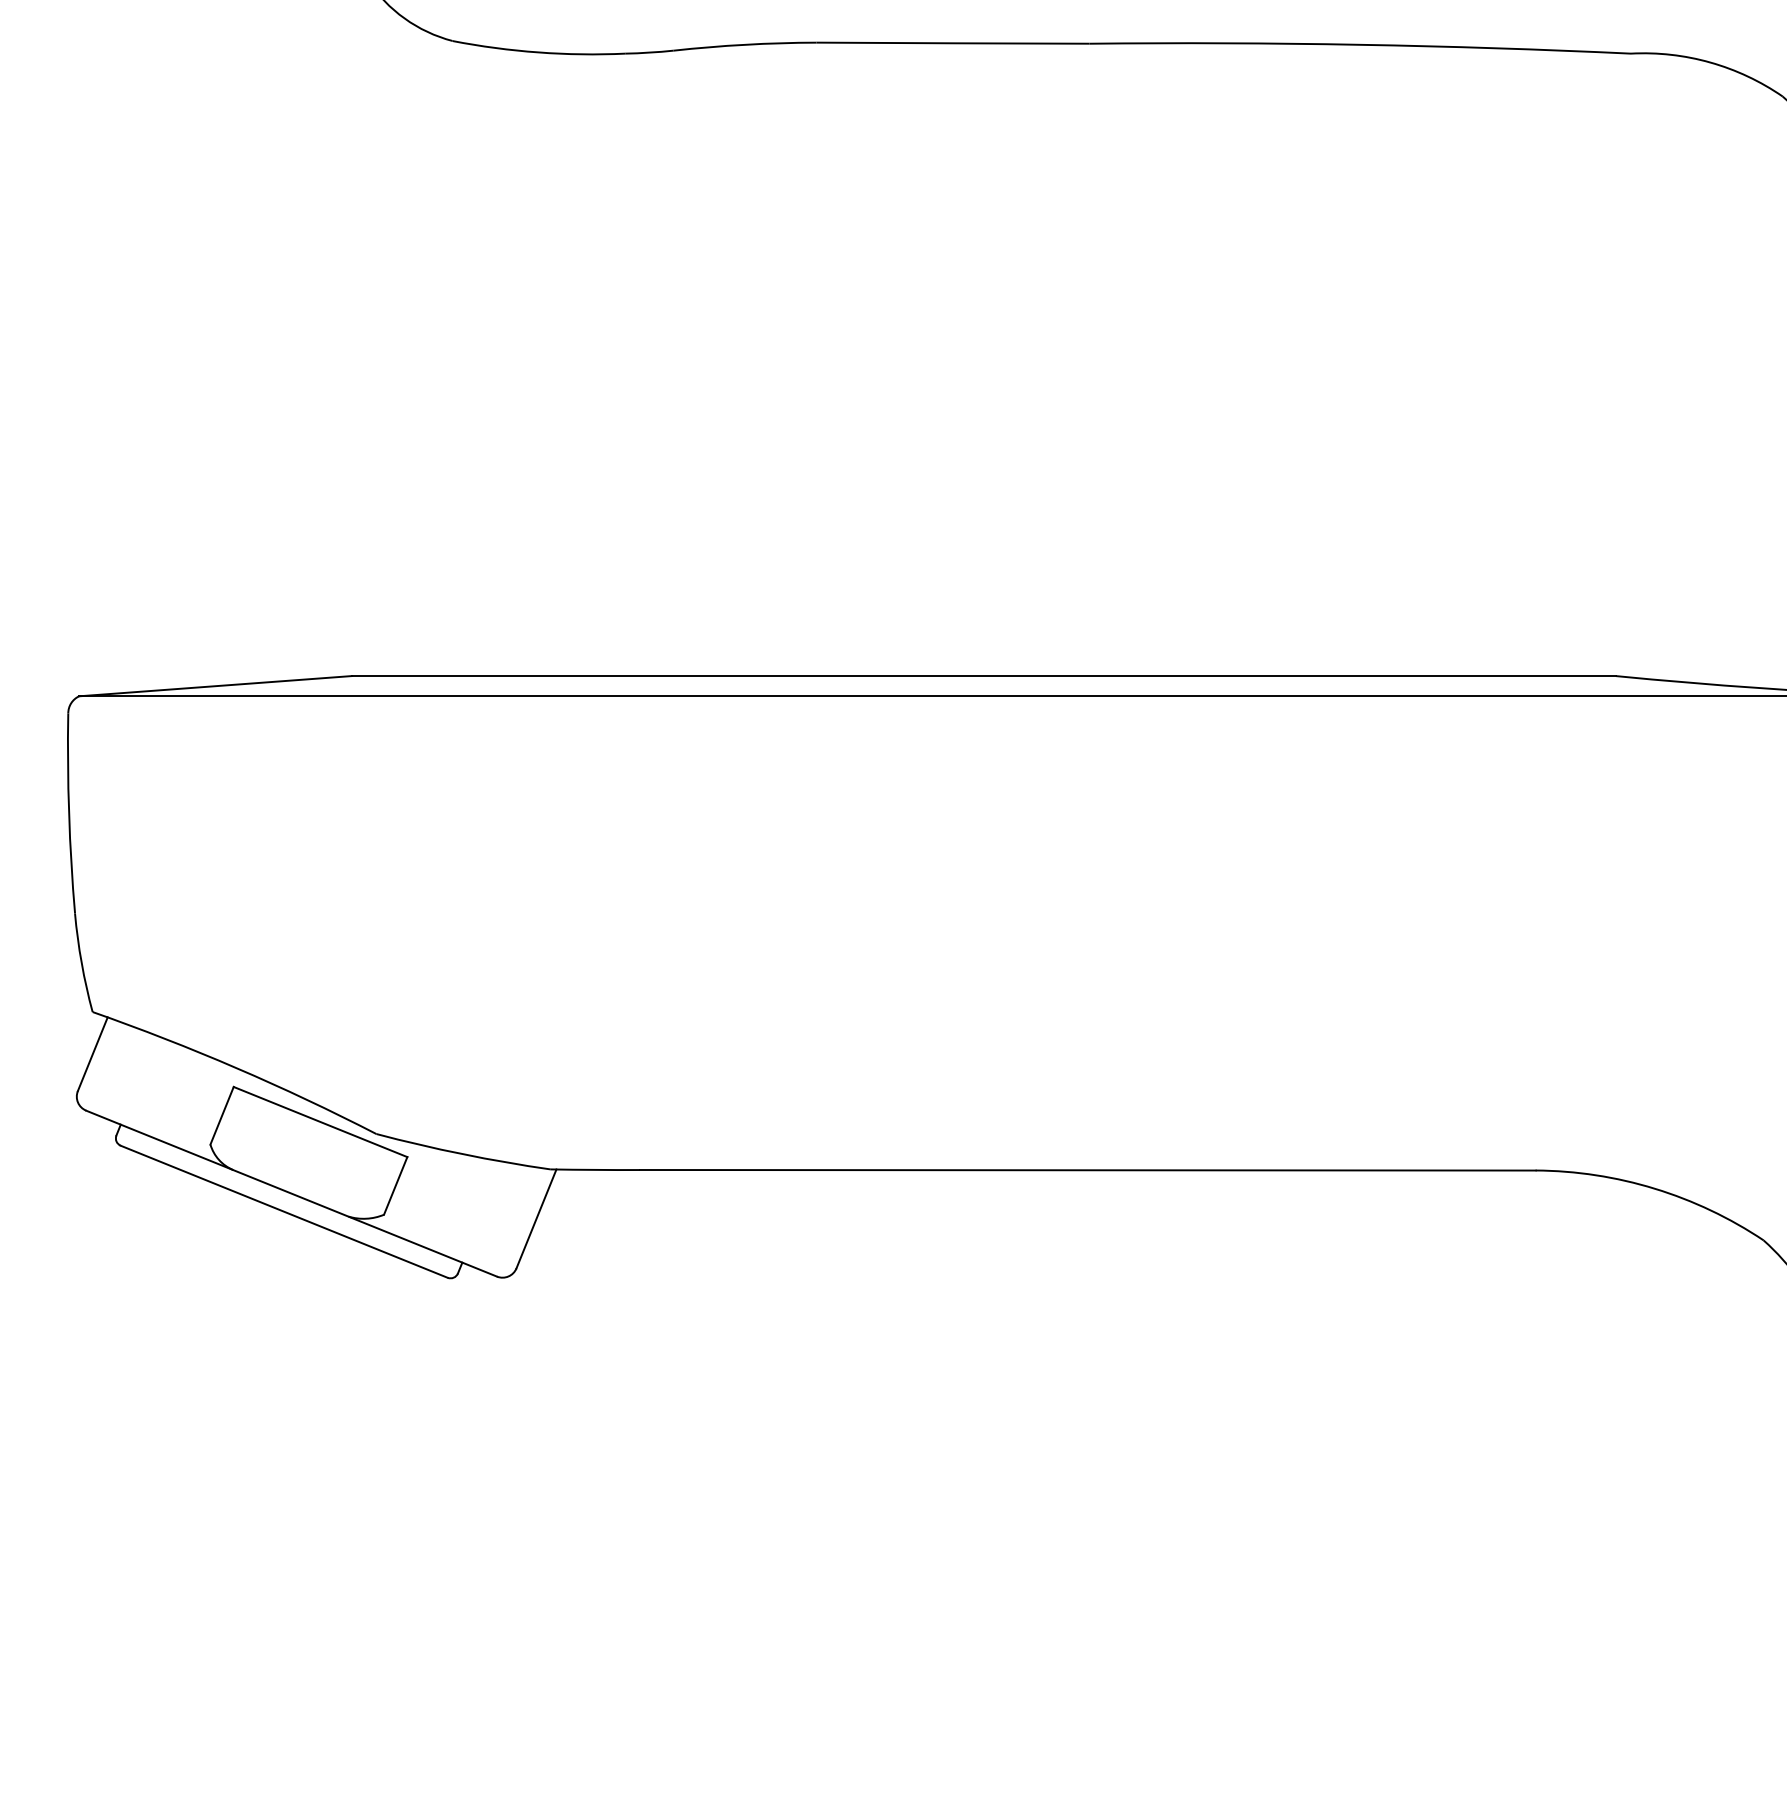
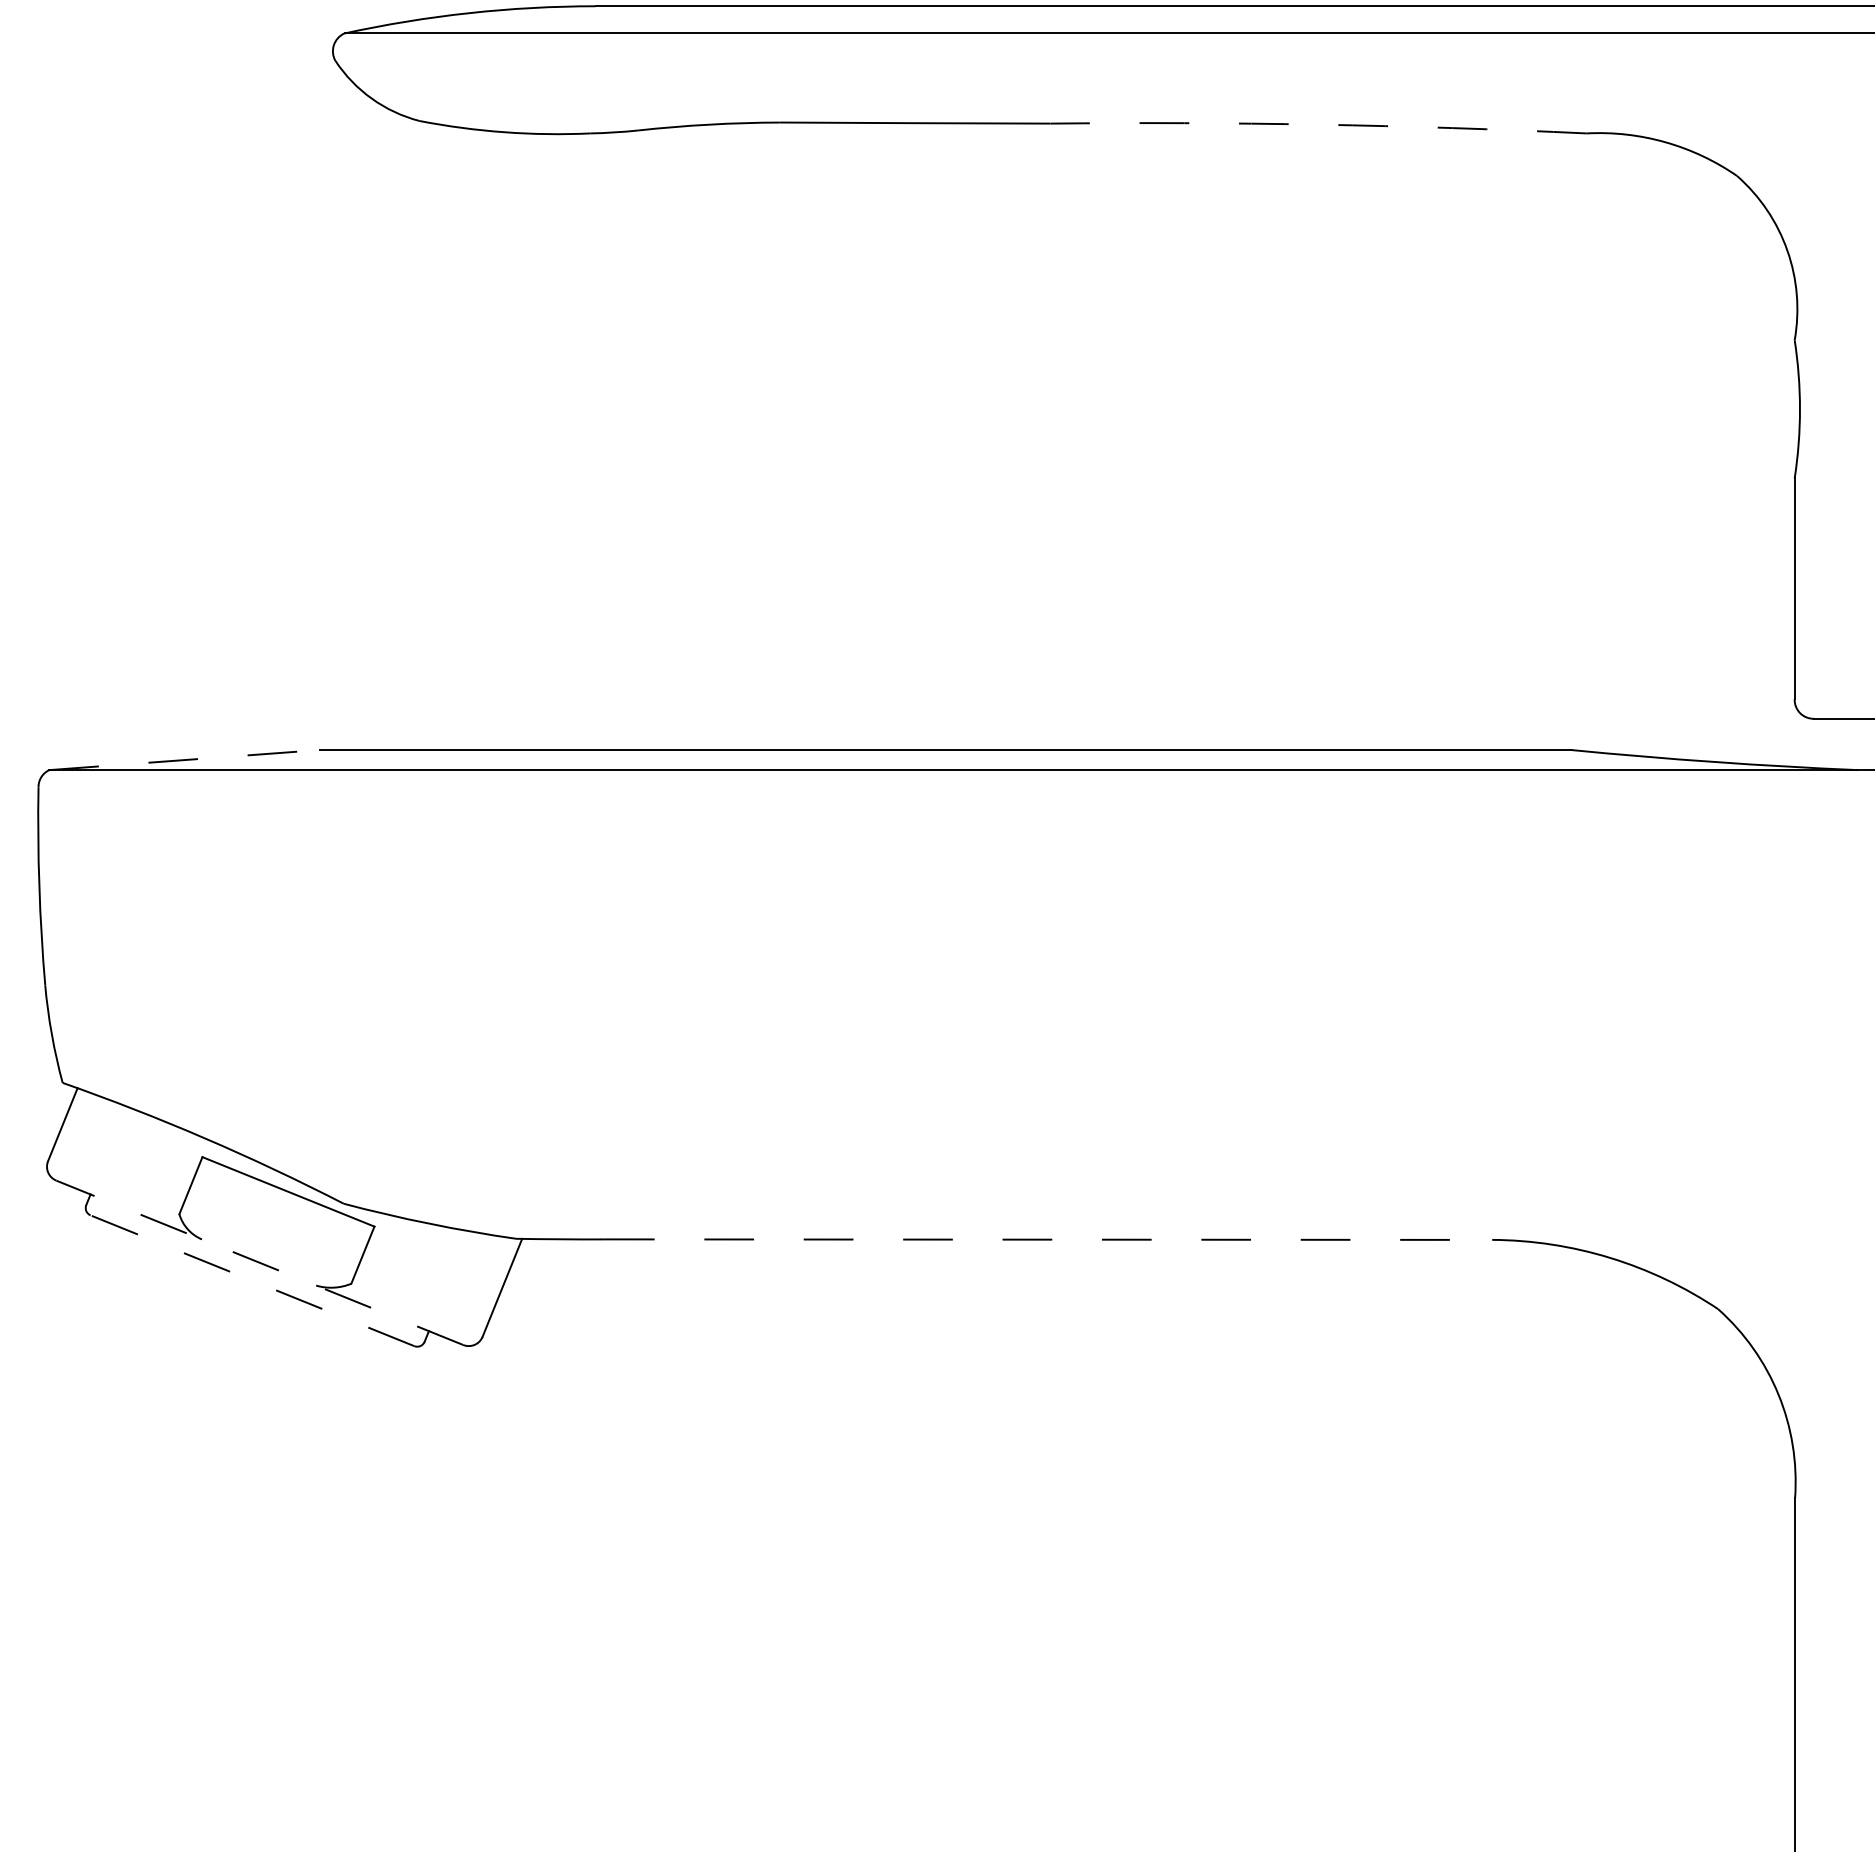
arc: (1360, 44) -> (1318, 124), solid -> dashed
line: (215, 686) -> (184, 760), solid -> dashed
line: (1087, 1170) -> (1048, 1239), solid -> dashed
line: (291, 1193) -> (259, 1262), solid -> dashed
line: (284, 1211) -> (252, 1280), solid -> dashed

